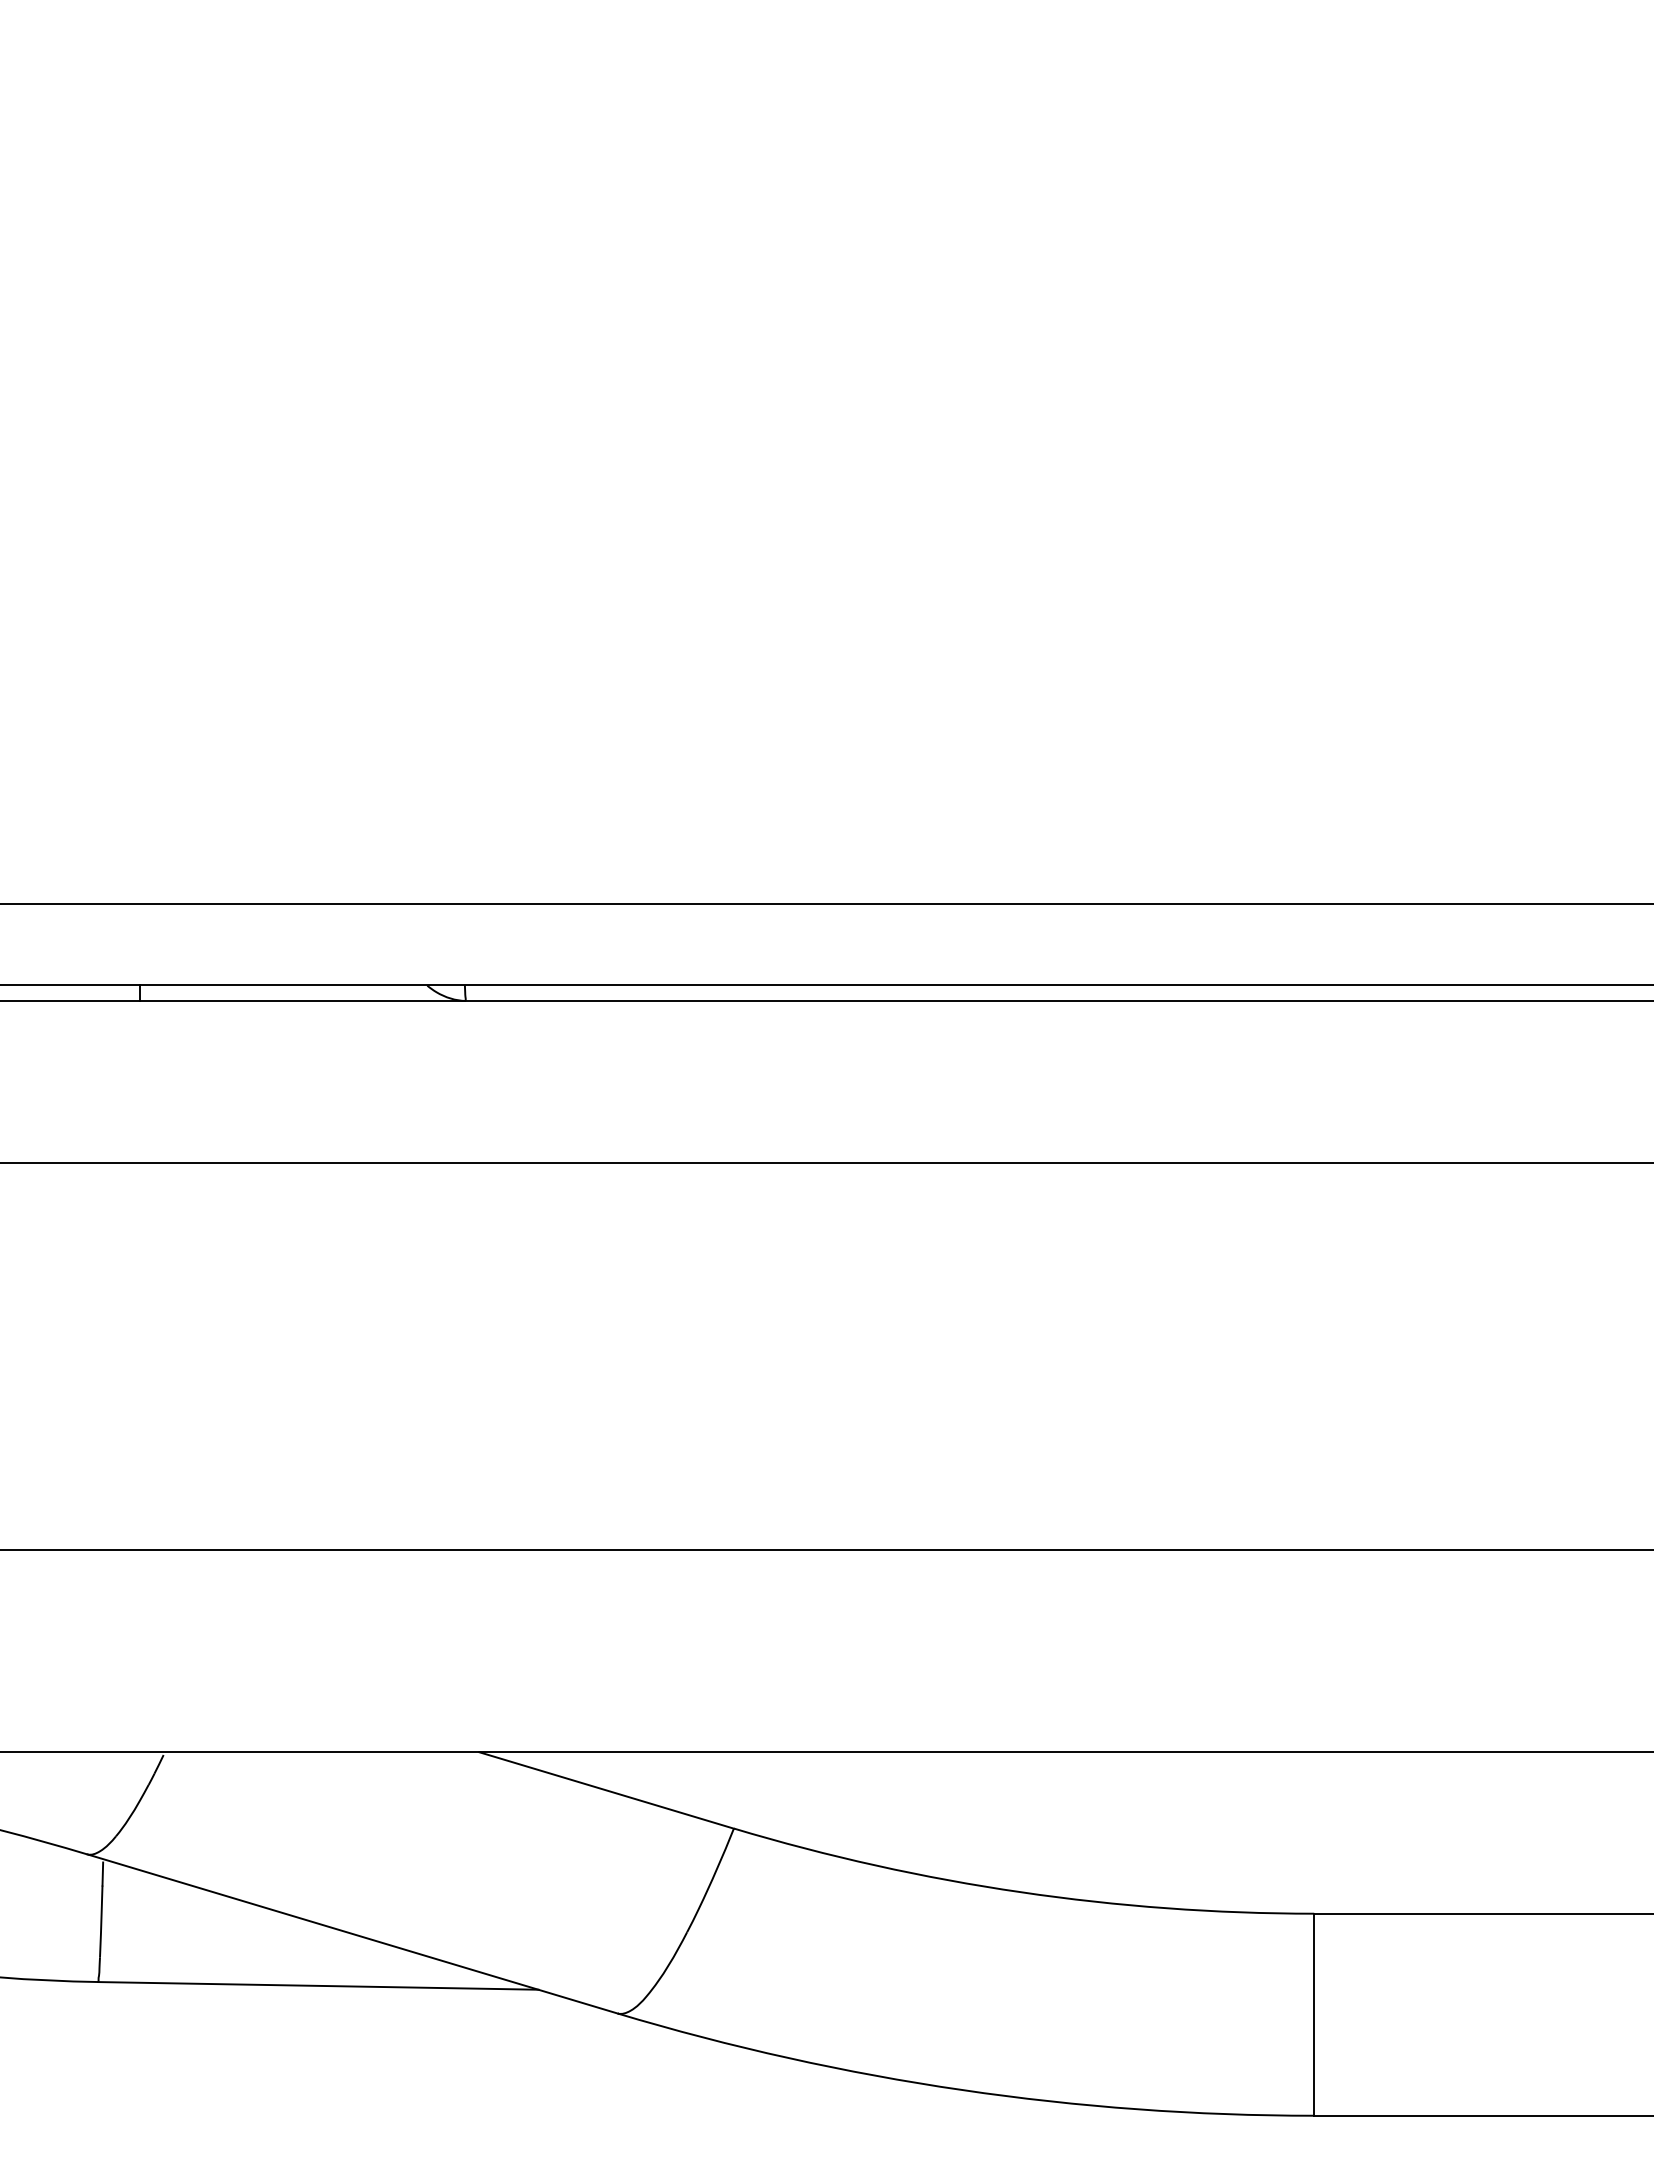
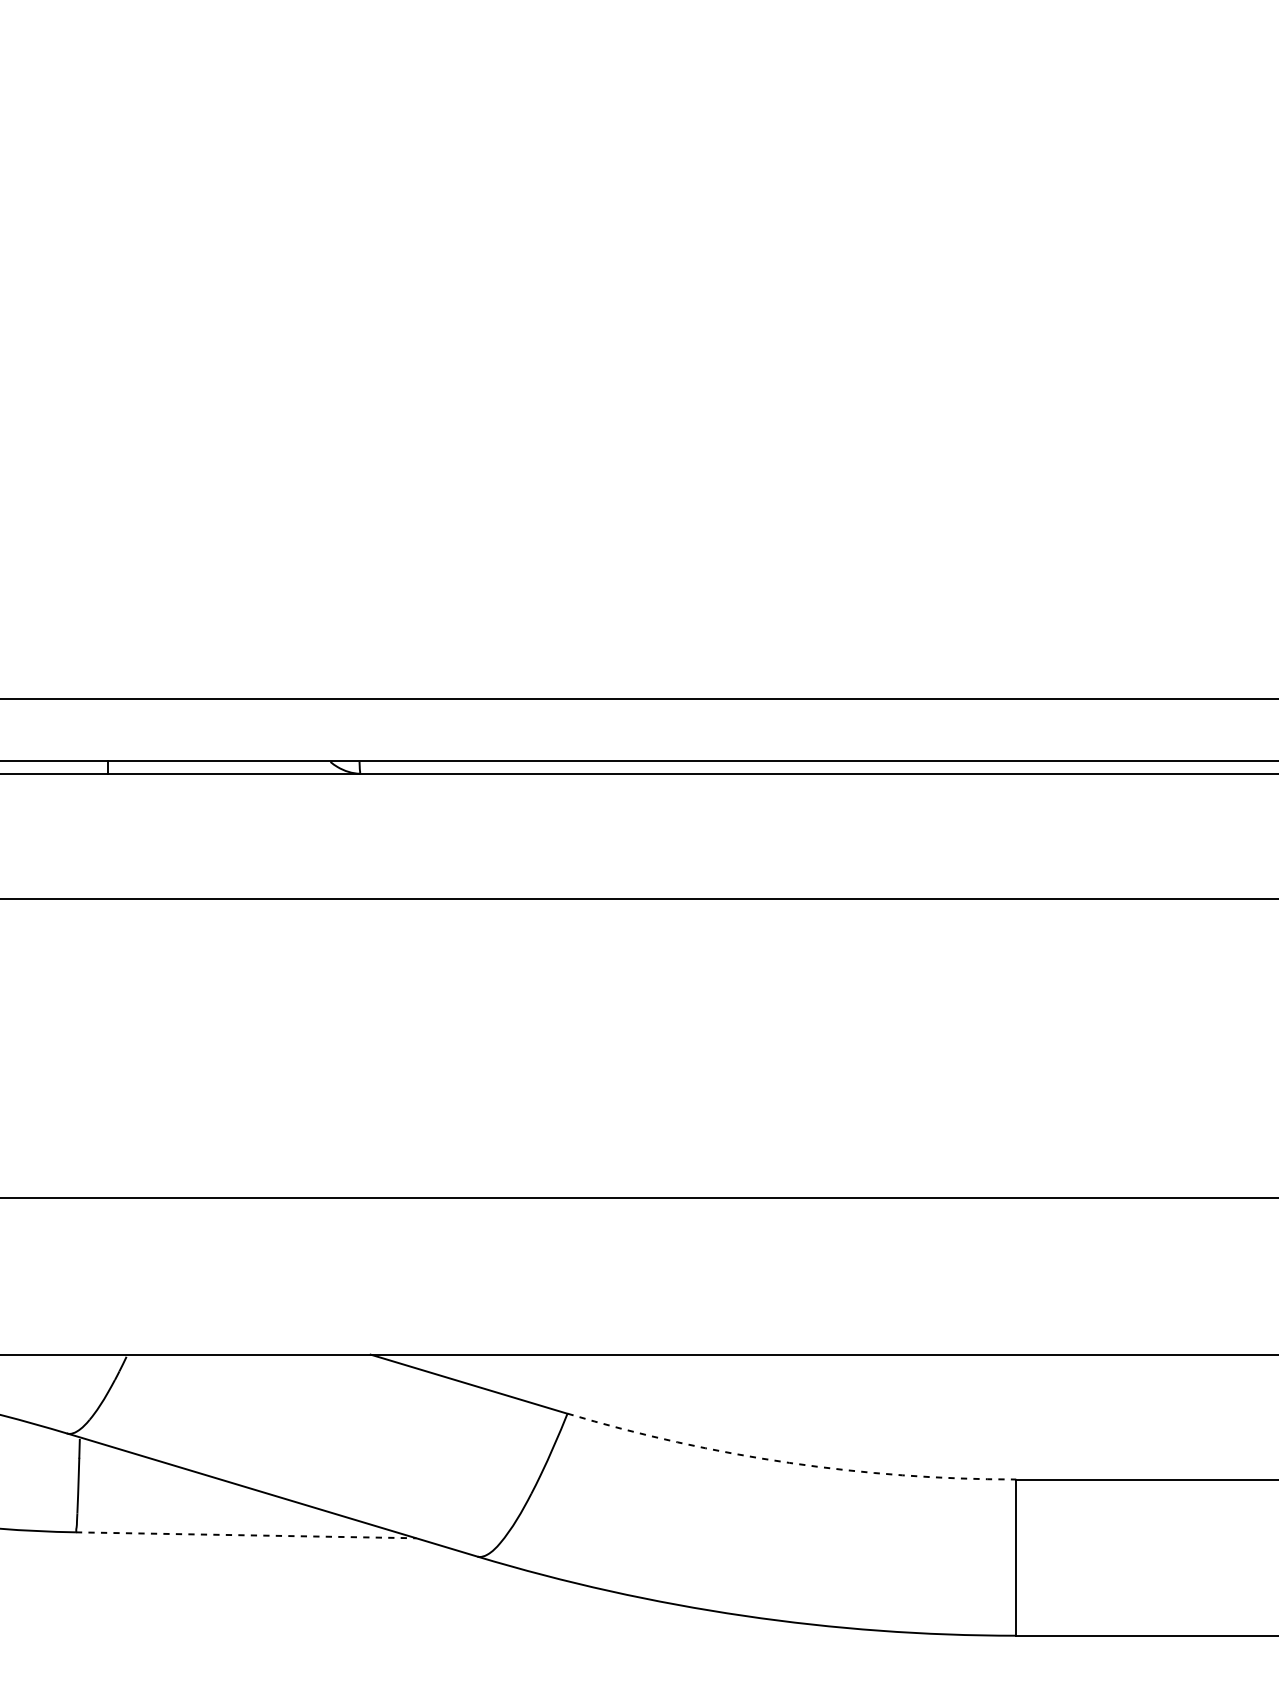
arc: (1020, 1892) -> (789, 1463), solid -> dashed
line: (318, 1985) -> (246, 1535), solid -> dashed

